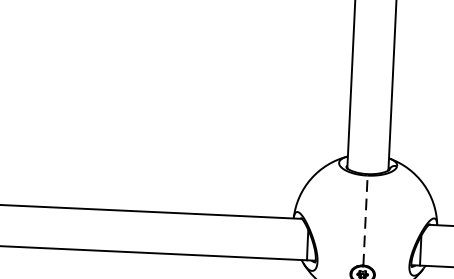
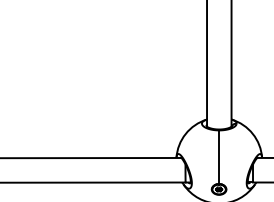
line: (365, 221) -> (219, 157), dashed -> solid

